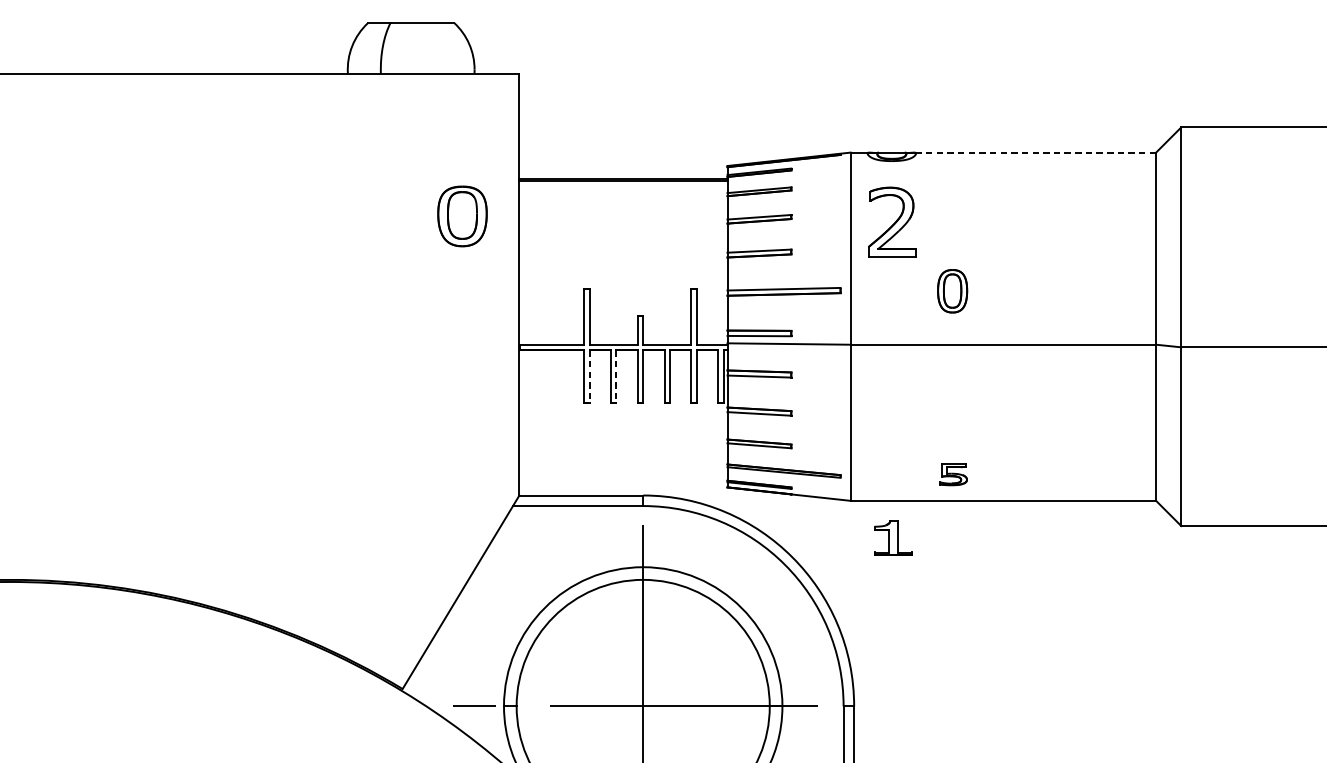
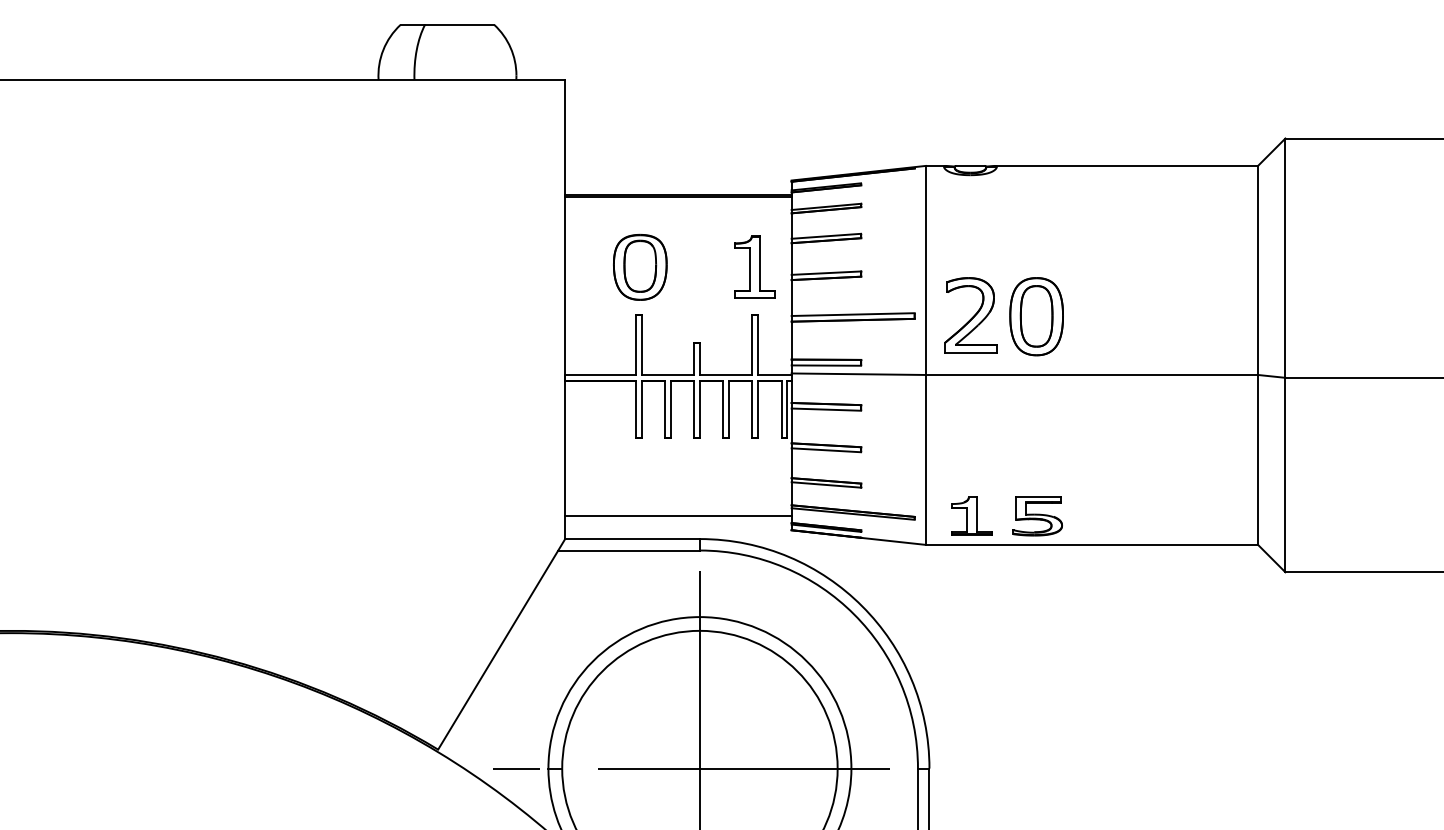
line: (1035, 152) -> (1126, 165), dashed -> solid
part: (462, 215) -> (640, 266), moved
part: (891, 222) -> (970, 315), moved
part: (693, 245) -> (754, 266), added
part: (952, 290) -> (1036, 316), size x1.67
line: (589, 376) -> (641, 409), dashed -> solid
line: (616, 376) -> (670, 409), dashed -> solid
line: (623, 473) -> (678, 515), added
part: (953, 474) -> (1037, 516), size x1.67
part: (892, 537) -> (971, 515), moved

